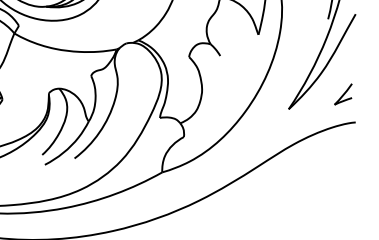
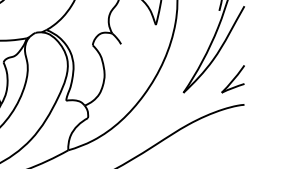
part: (343, 94) -> (233, 79), size x1.43

